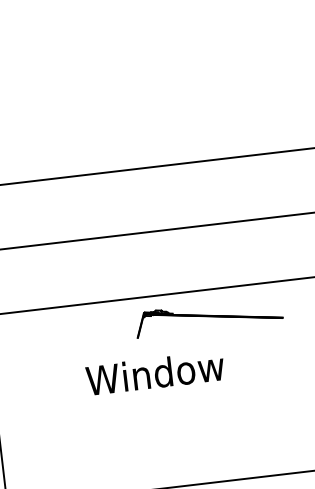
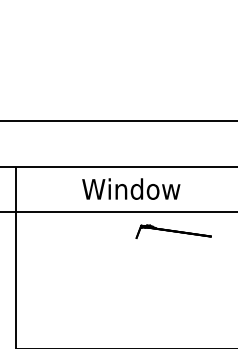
part: (208, 316) -> (173, 231), size x0.71
text: (155, 372) -> (131, 188), moved

